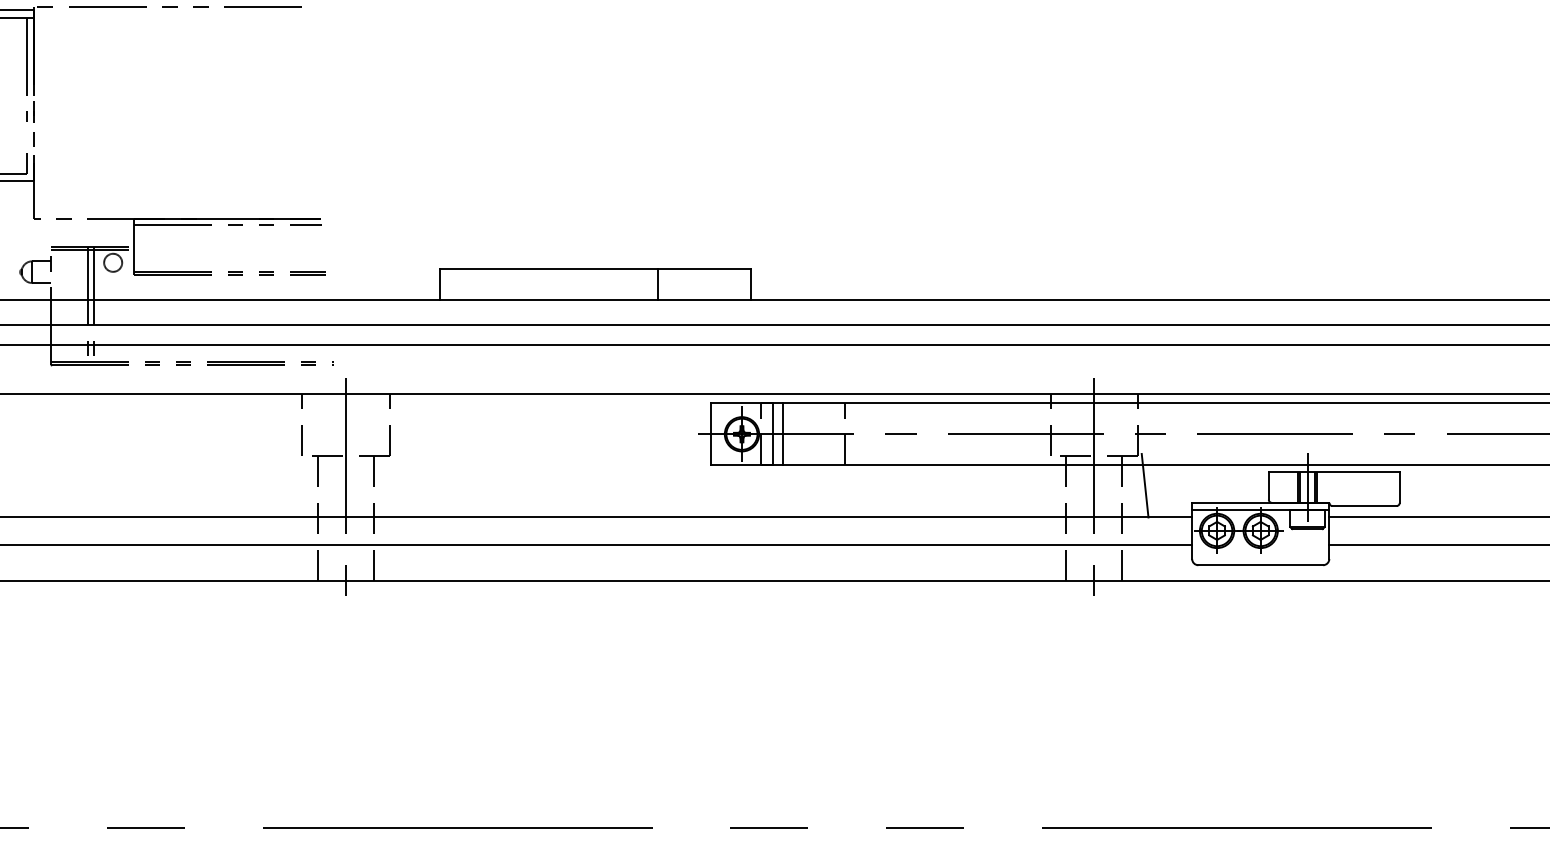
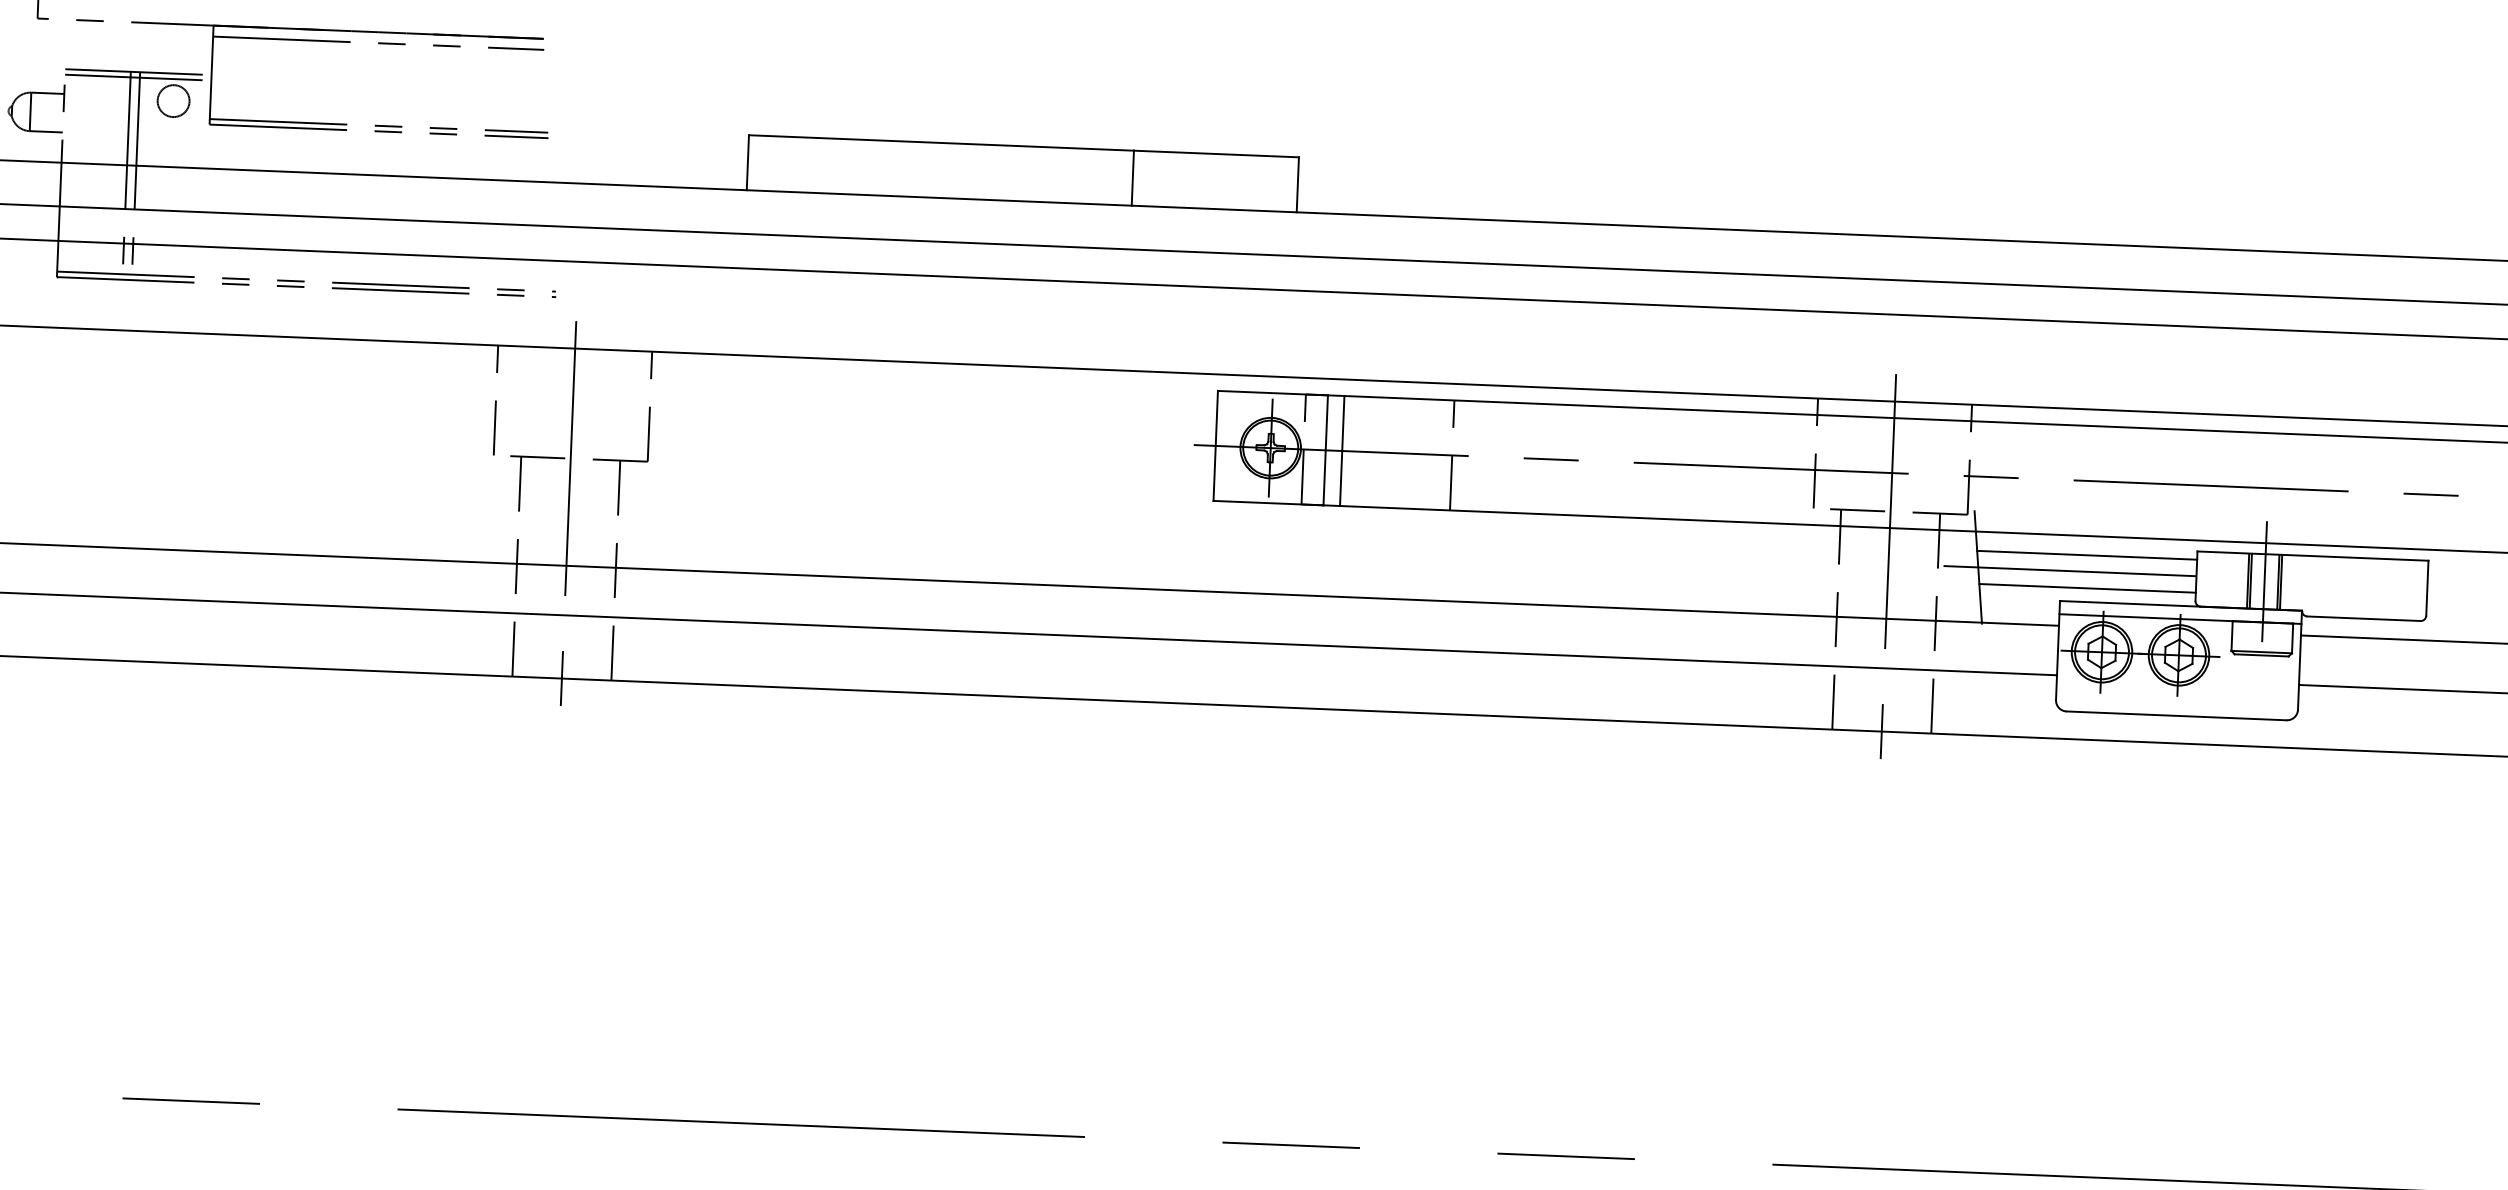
line: (1206, 476) -> (2087, 555), added
line: (1196, 485) -> (2068, 570), added
line: (1207, 495) -> (2087, 589), added

